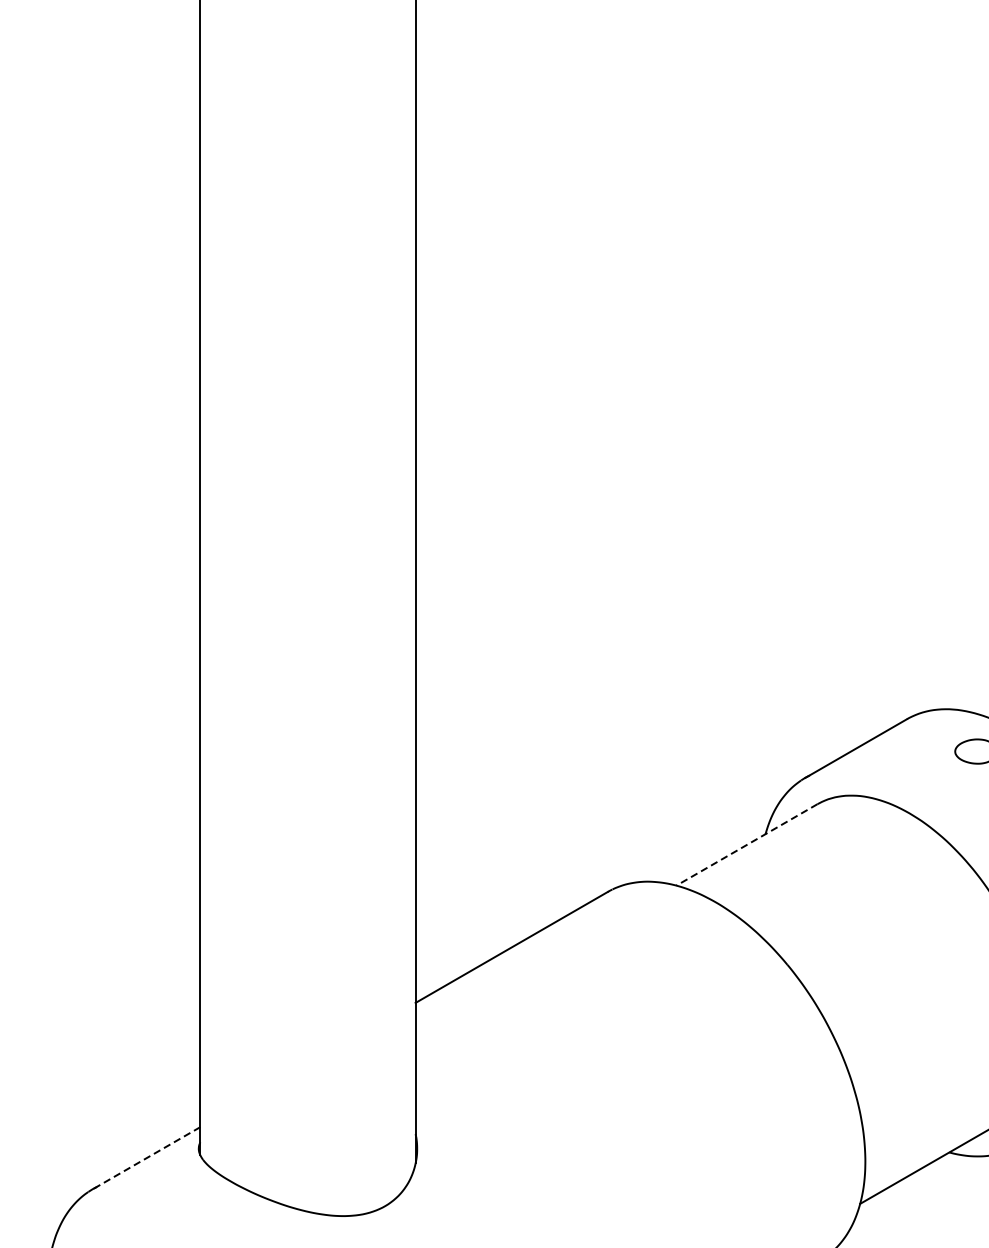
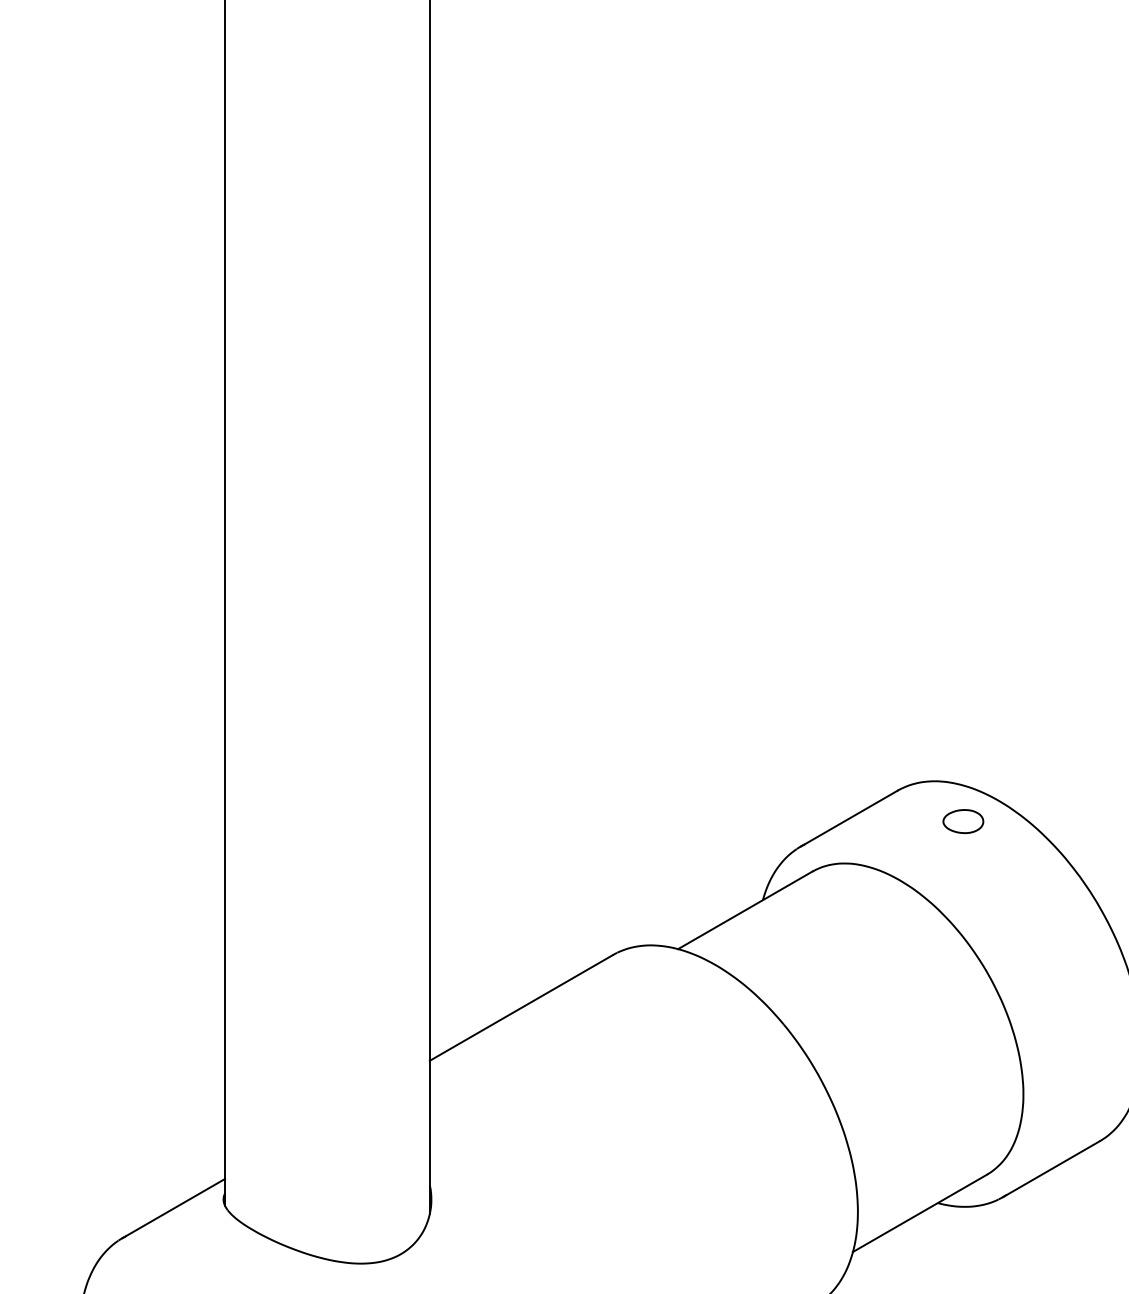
line: (747, 845) -> (745, 910), dashed -> solid
line: (146, 1158) -> (173, 1208), dashed -> solid

